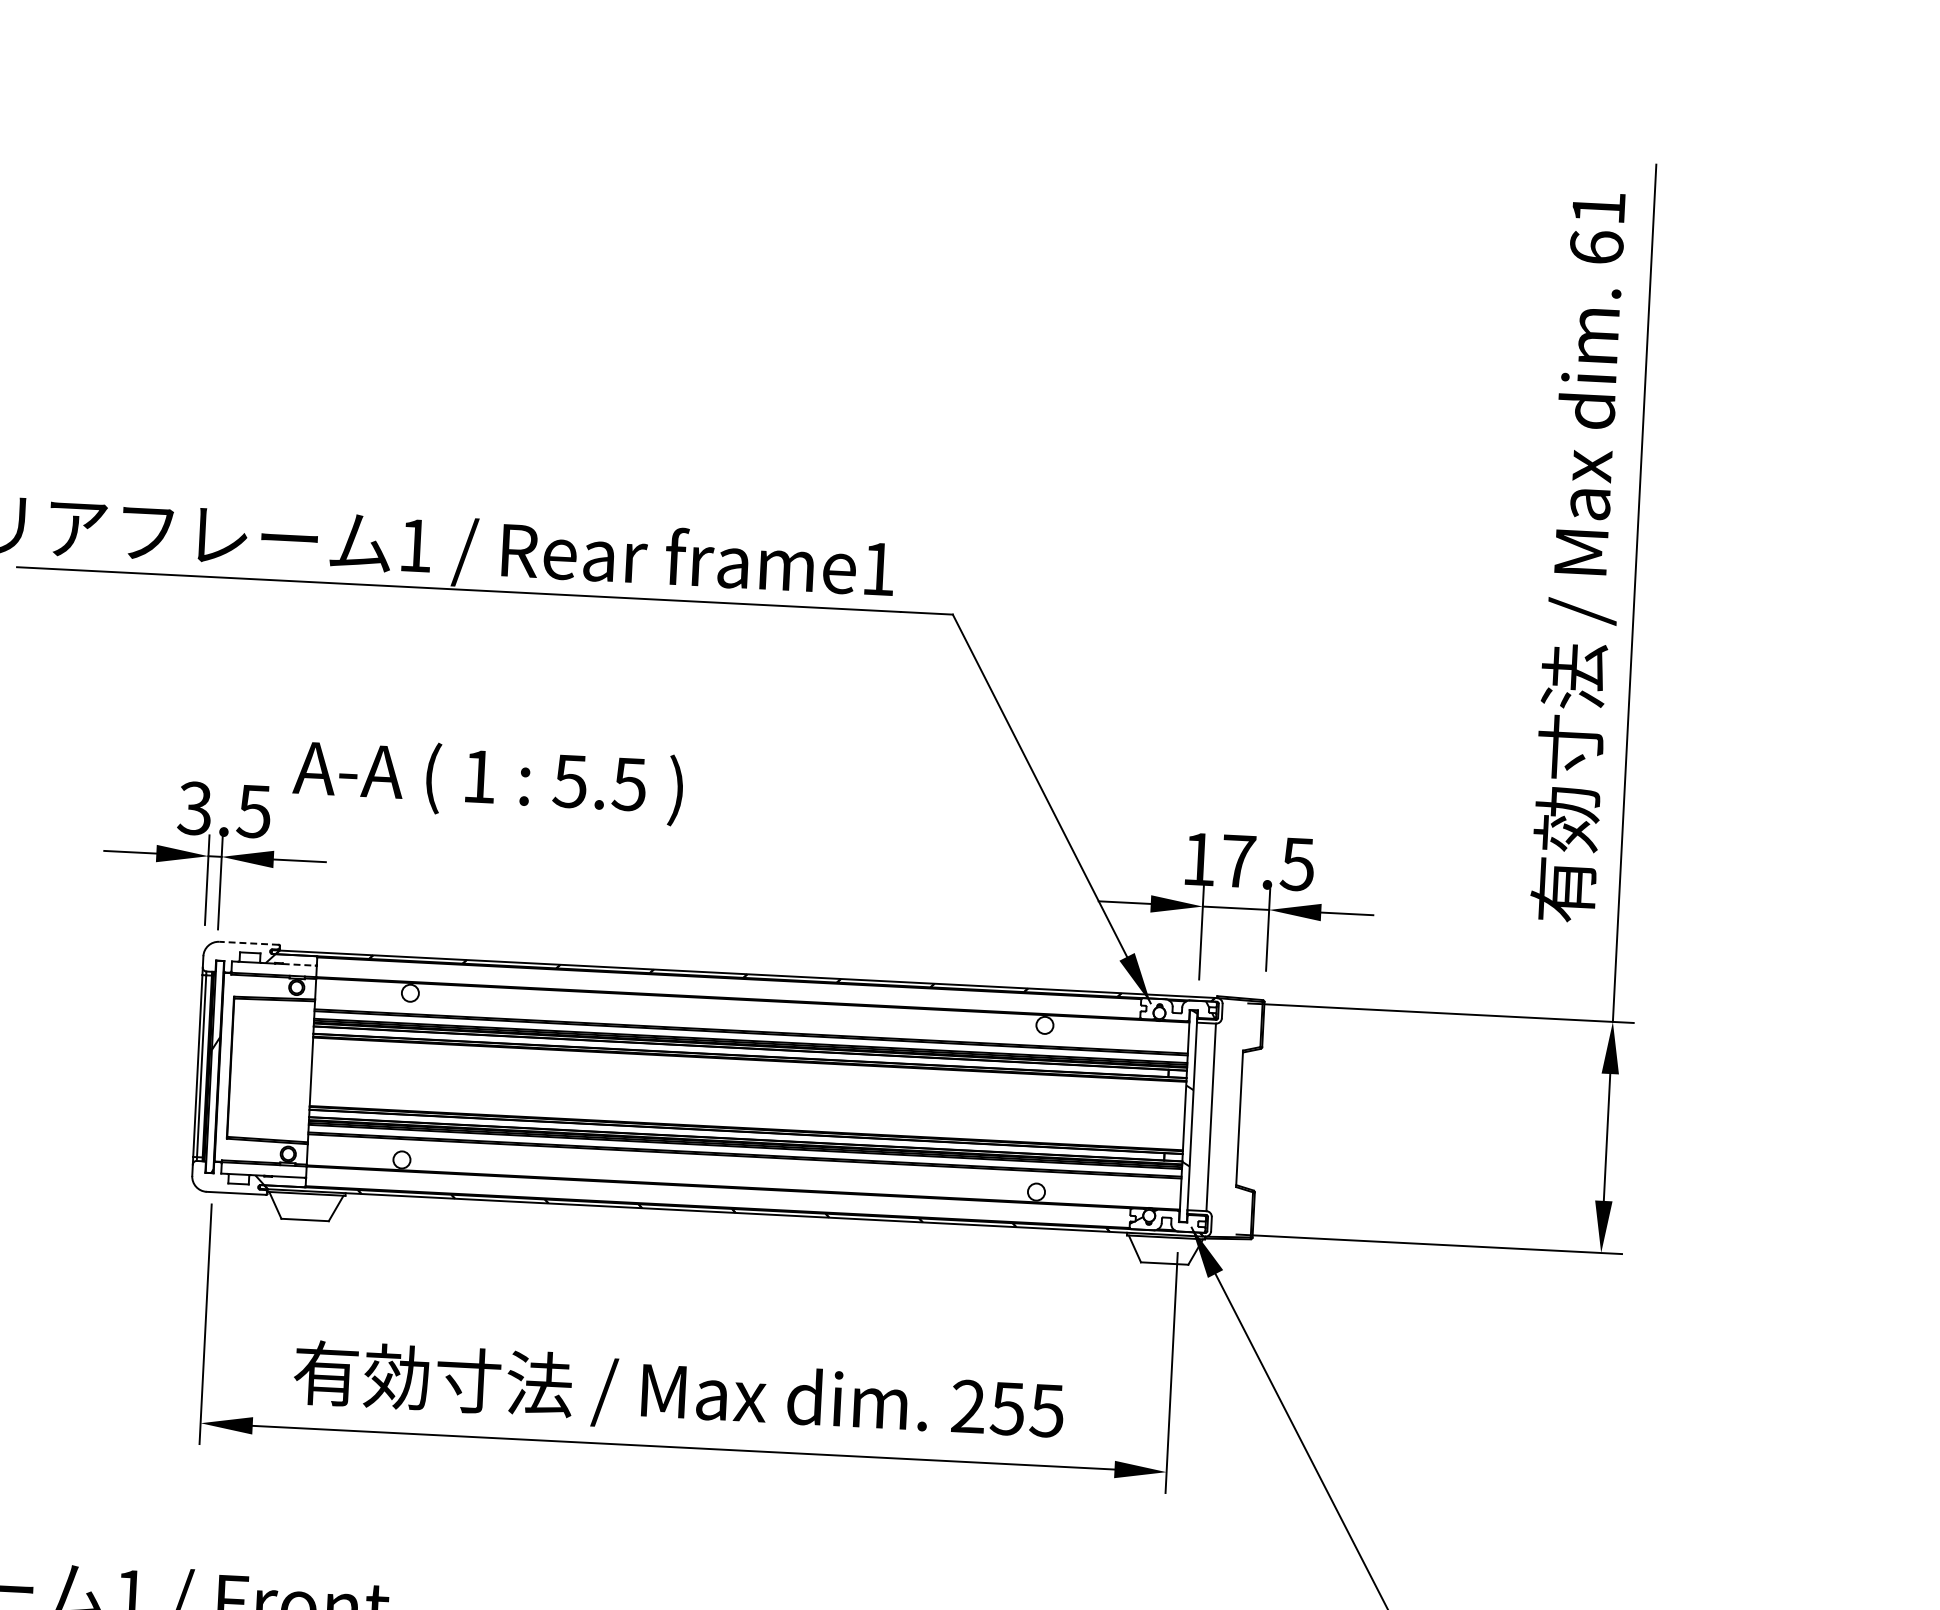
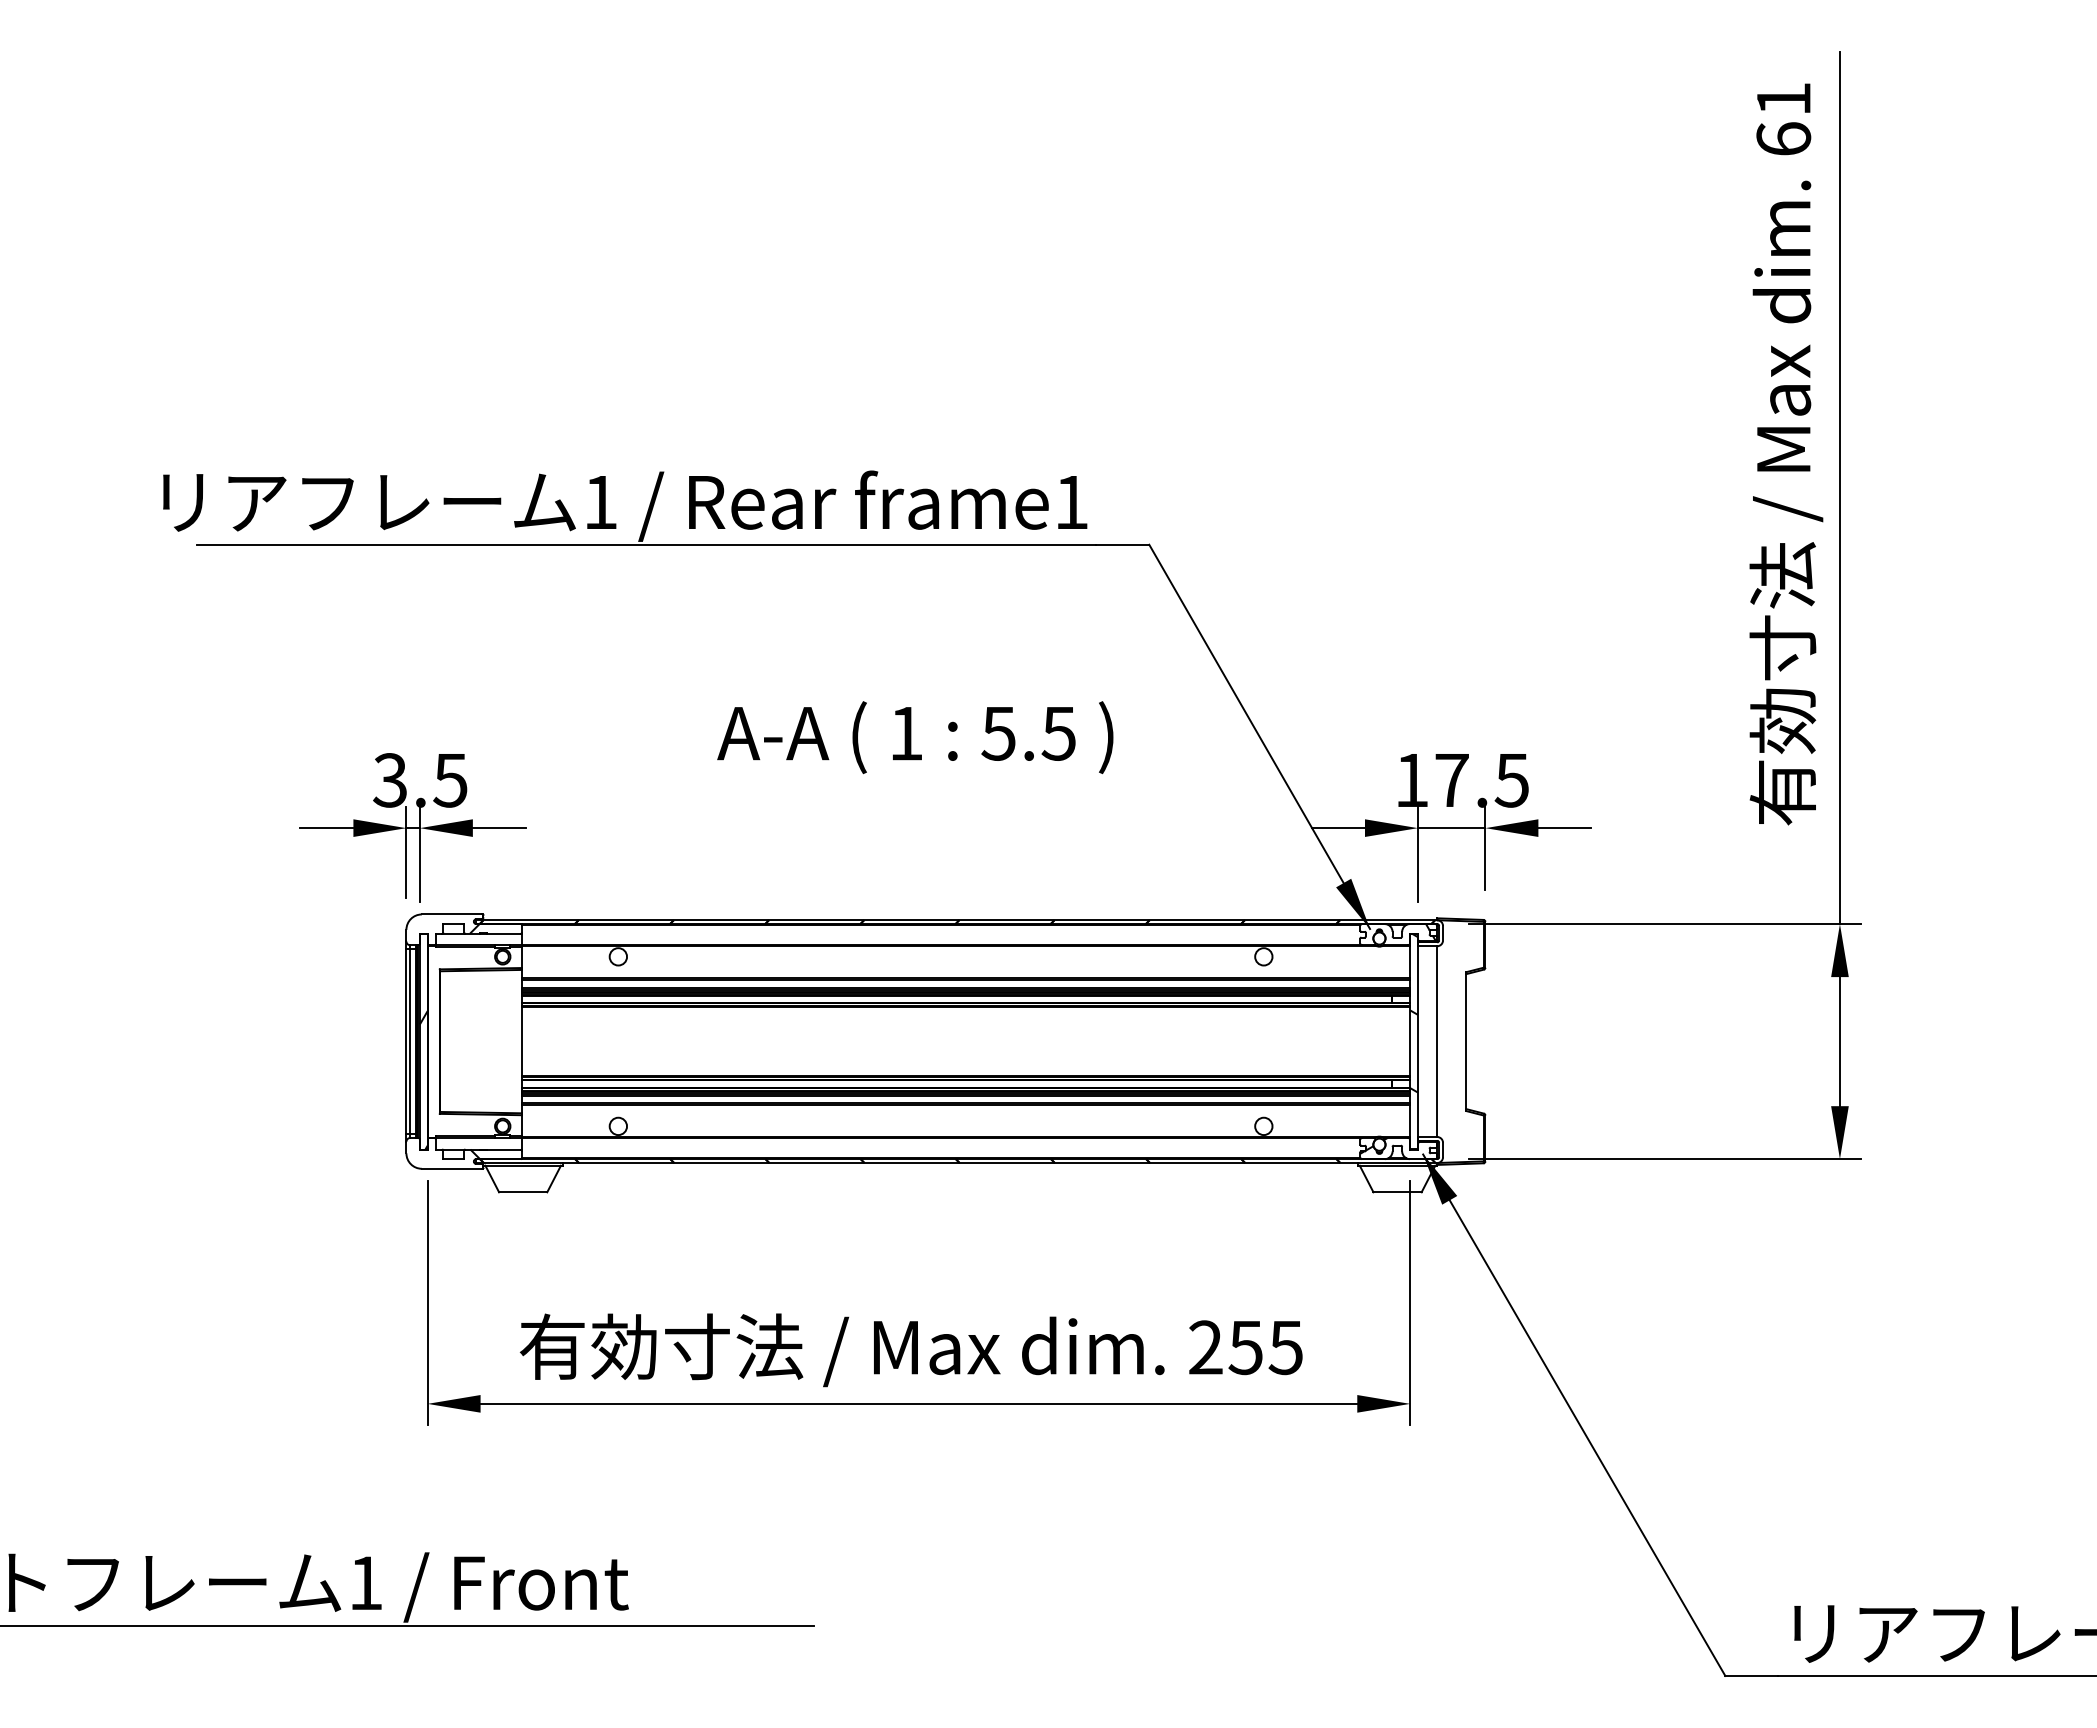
text: (488, 781) -> (915, 737), moved
line: (248, 943) -> (451, 914), dashed -> solid
line: (299, 964) -> (504, 933), dashed -> solid

